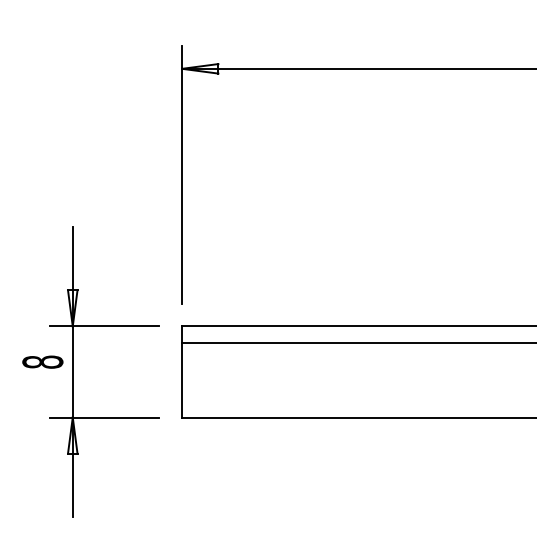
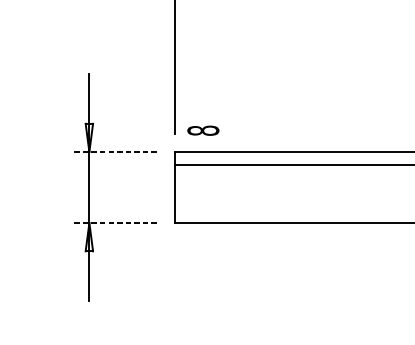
line: (104, 326) -> (114, 152), solid -> dashed
text: (42, 361) -> (203, 130), moved
line: (104, 417) -> (114, 223), solid -> dashed

